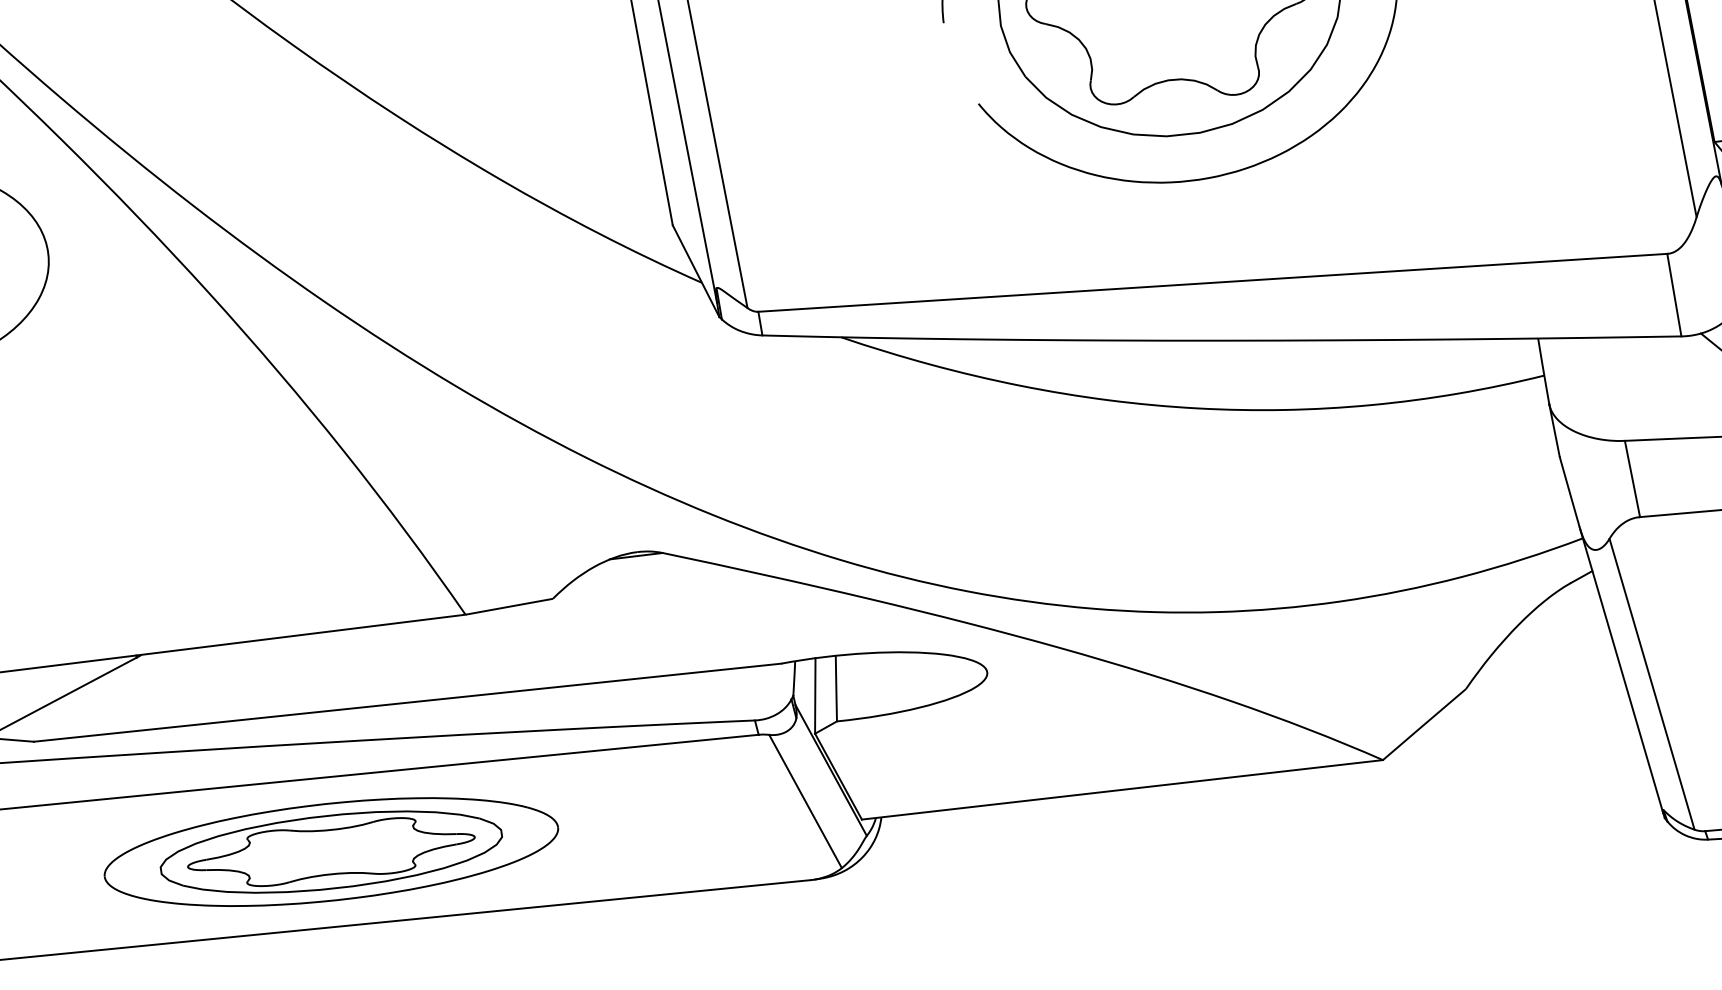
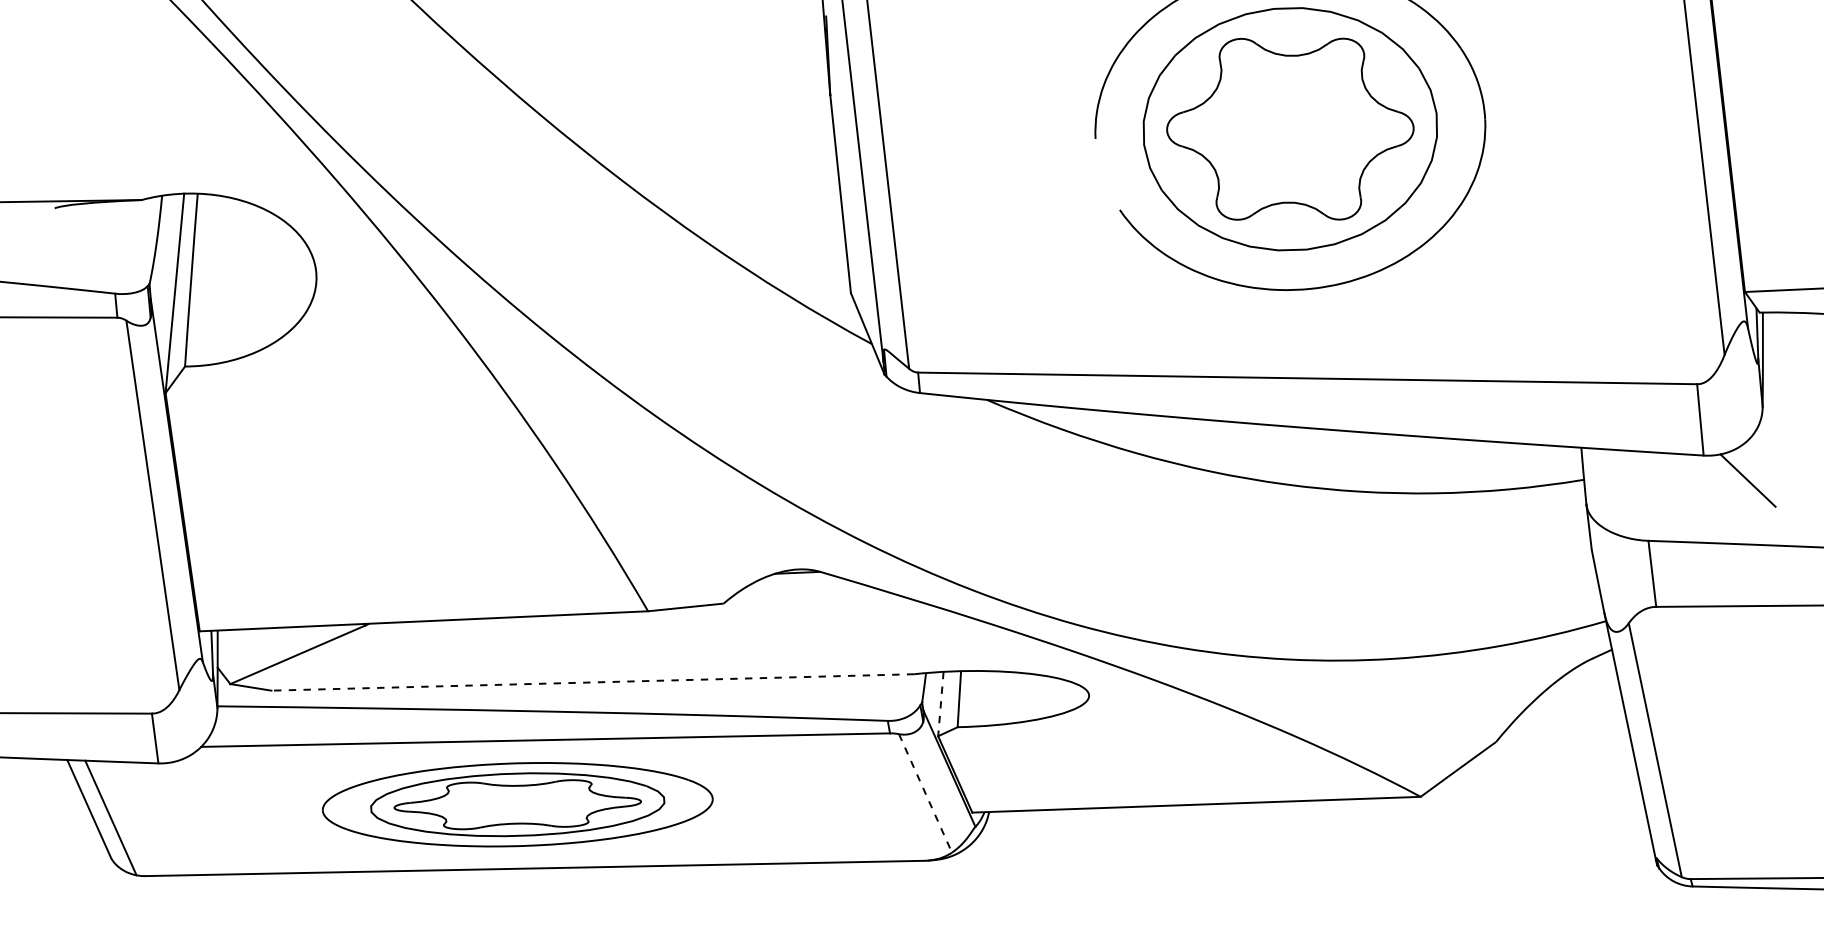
line: (814, 696) -> (940, 704), solid -> dashed
line: (407, 702) -> (592, 682), solid -> dashed
line: (805, 801) -> (925, 793), solid -> dashed

